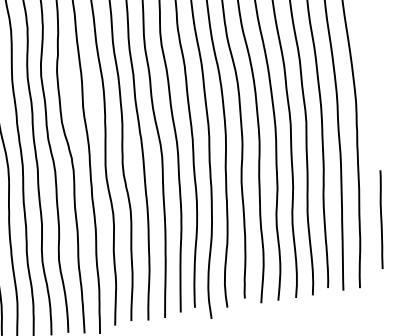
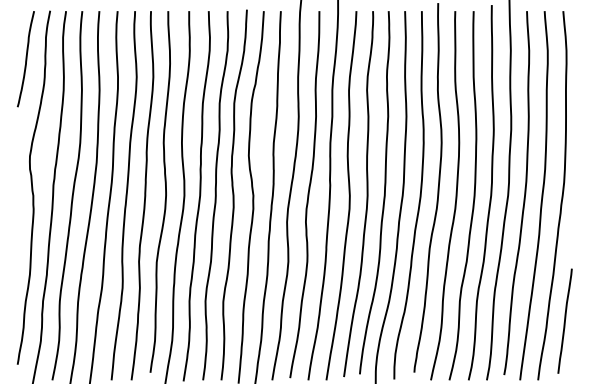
line: (380, 219) -> (564, 320), moved

